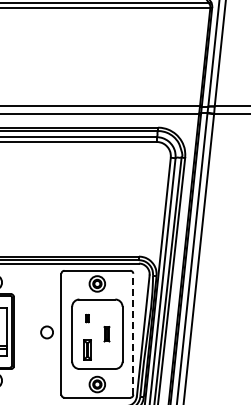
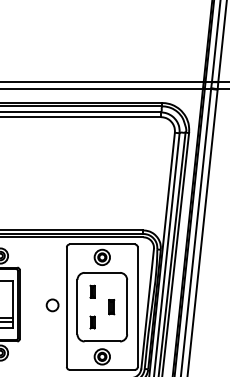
part: (87, 318) -> (92, 291), size x1.67
line: (133, 333) -> (138, 306), dashed -> solid
part: (87, 349) -> (92, 322), size x0.62

